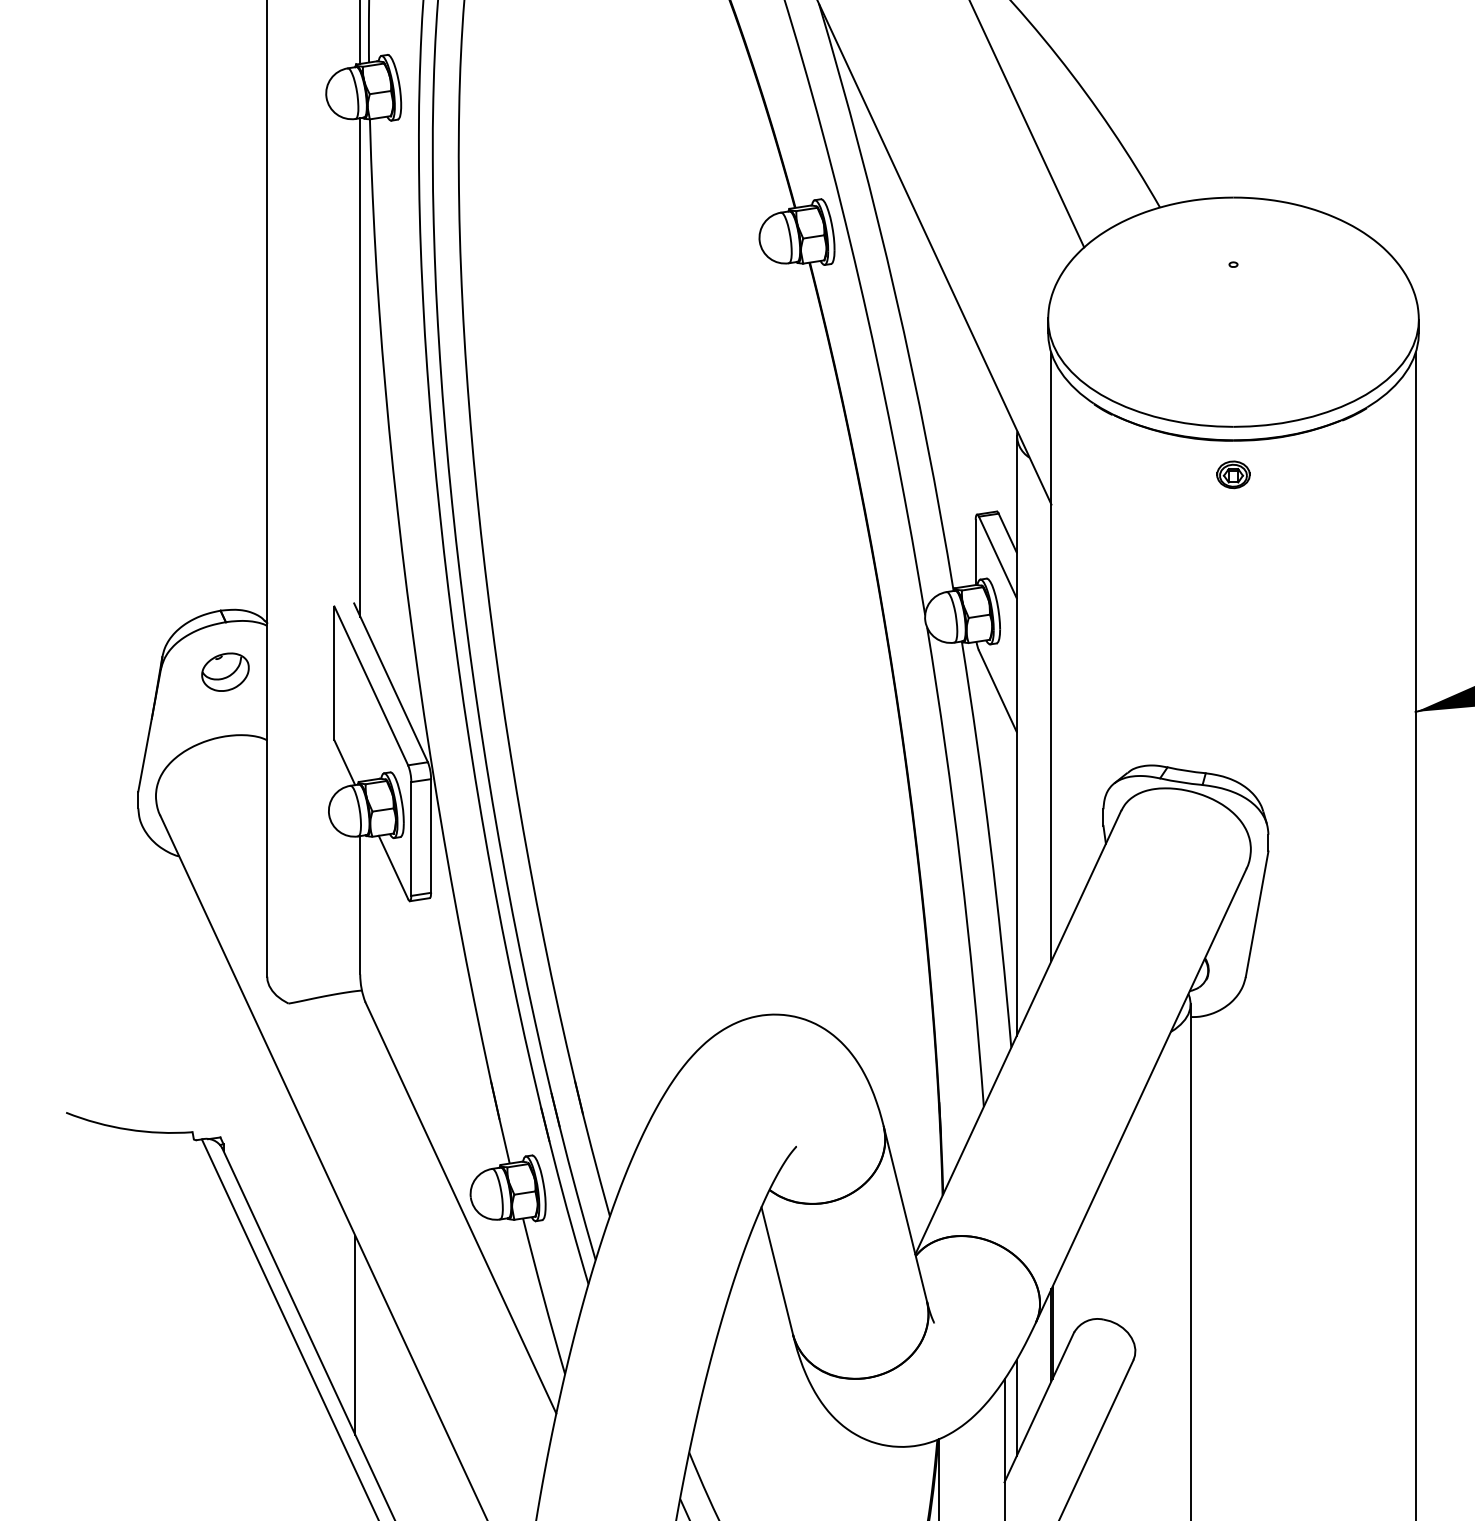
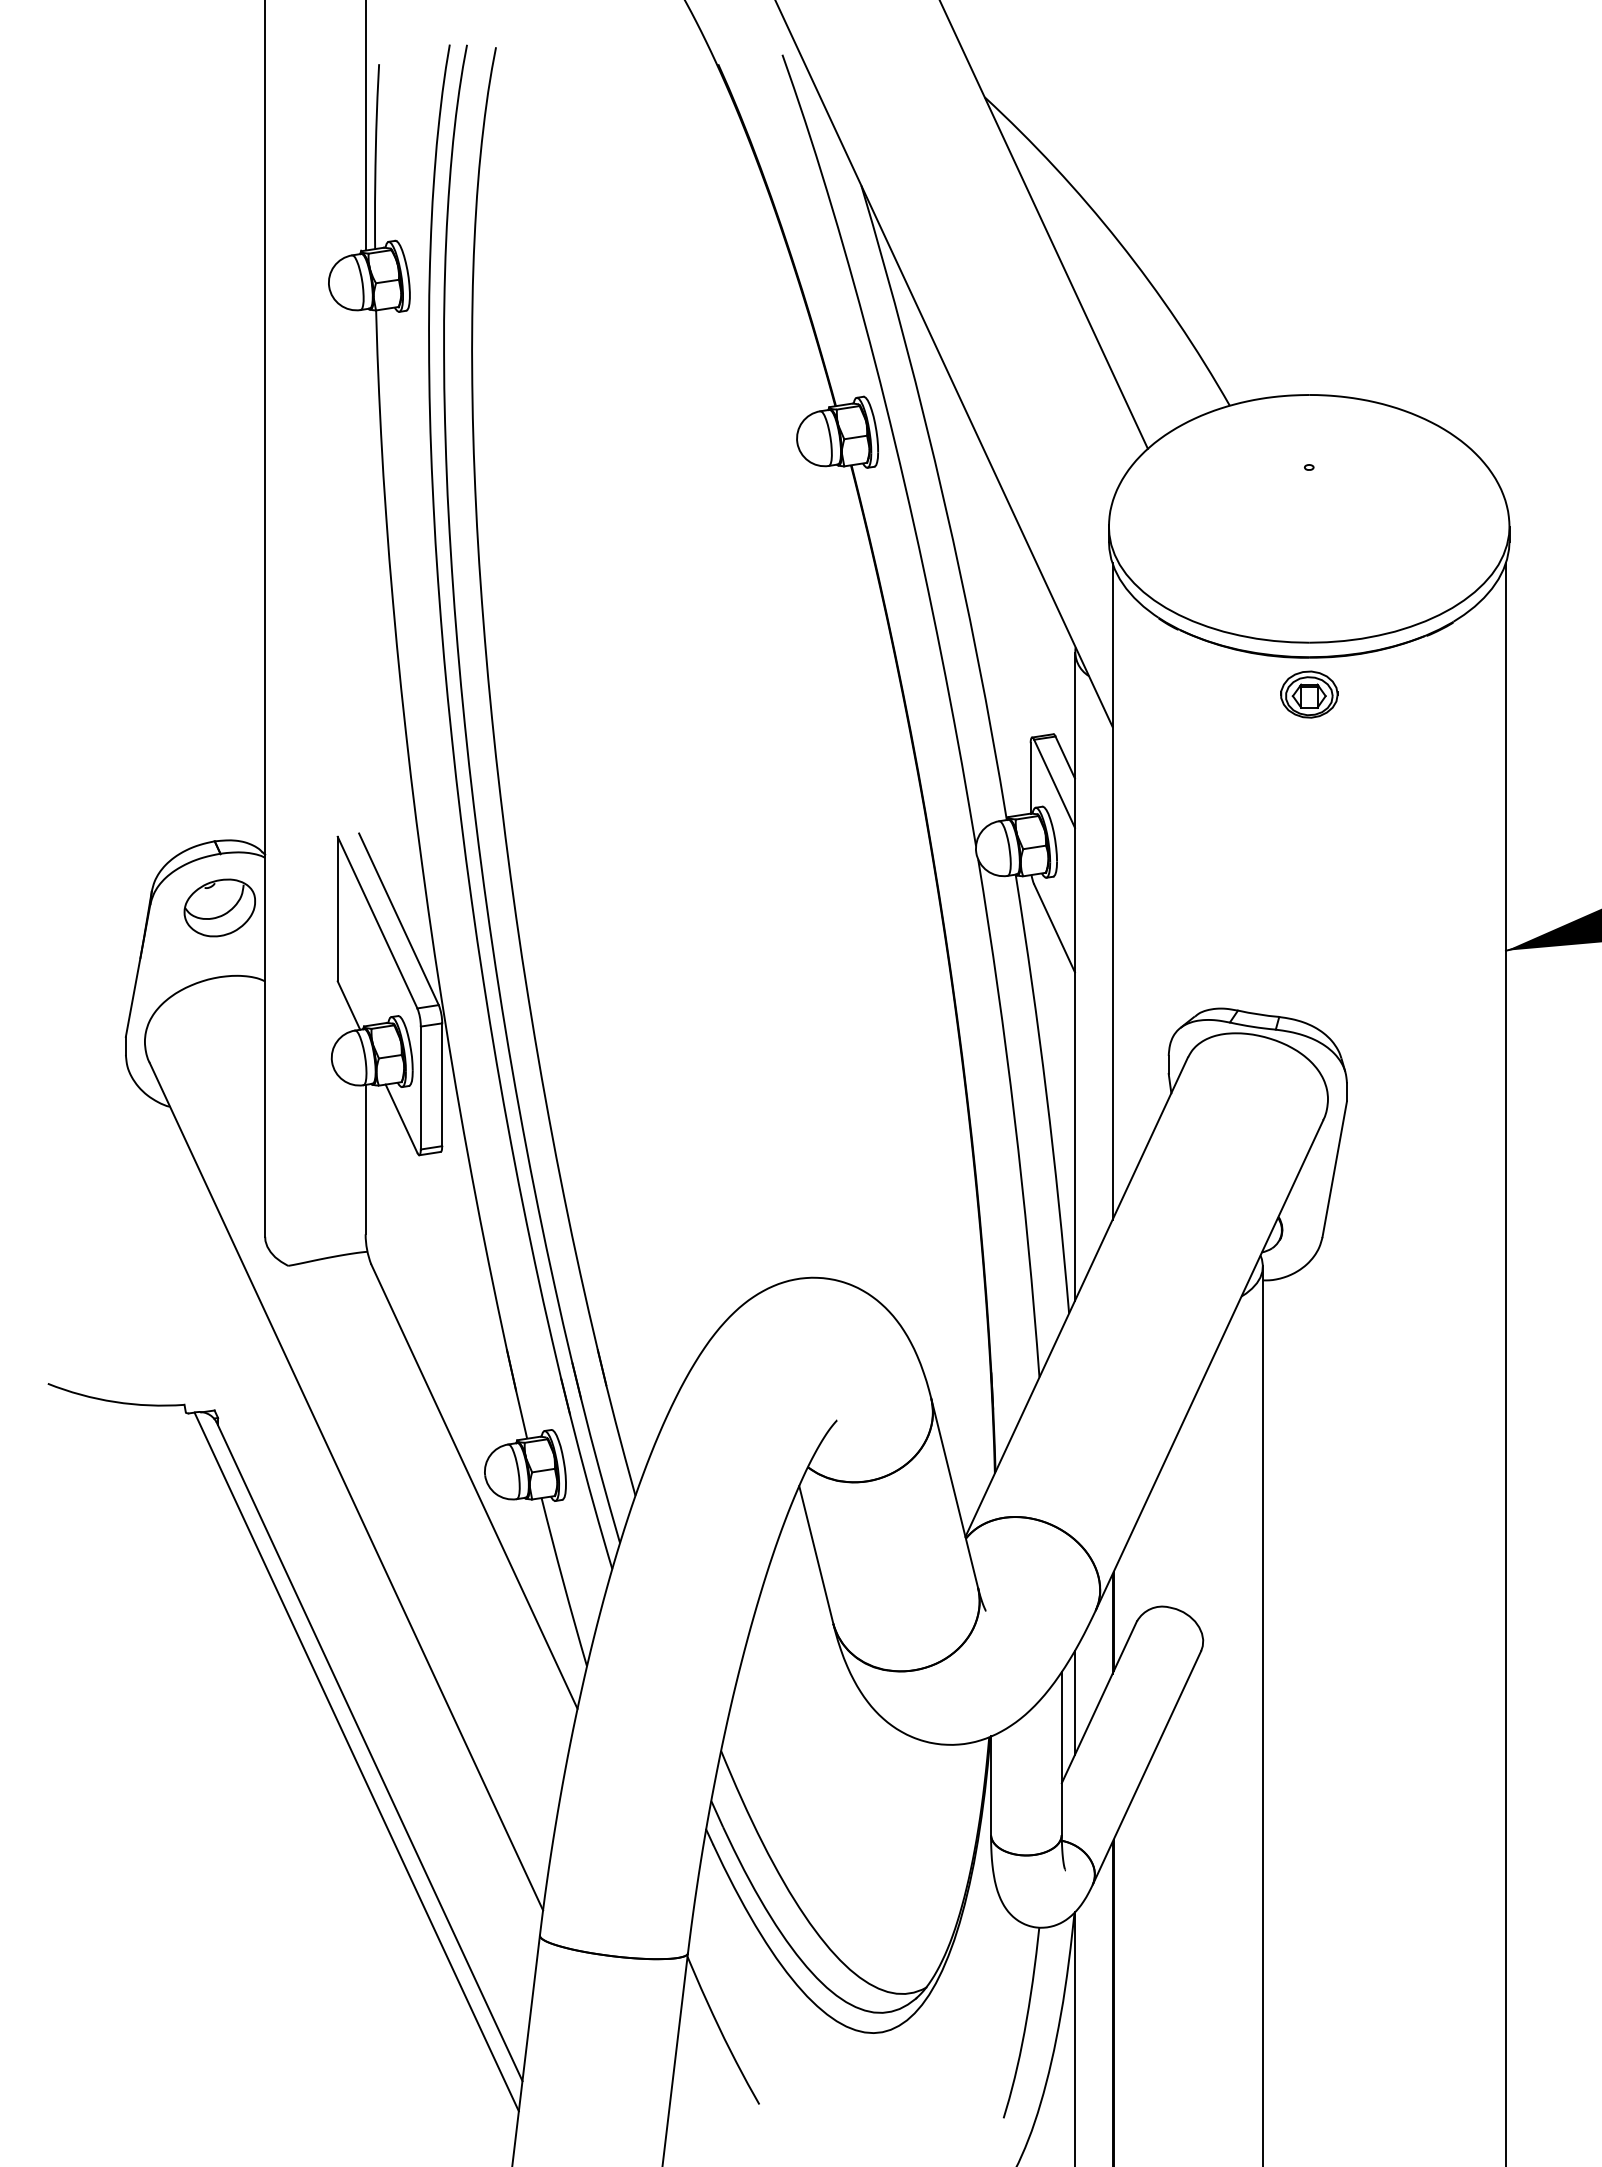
line: (360, 367) -> (365, 578), removed
part: (1232, 474) -> (1308, 694), size x1.6
part: (225, 671) -> (220, 907), size x1.4
line: (355, 1335) -> (360, 1624), removed

